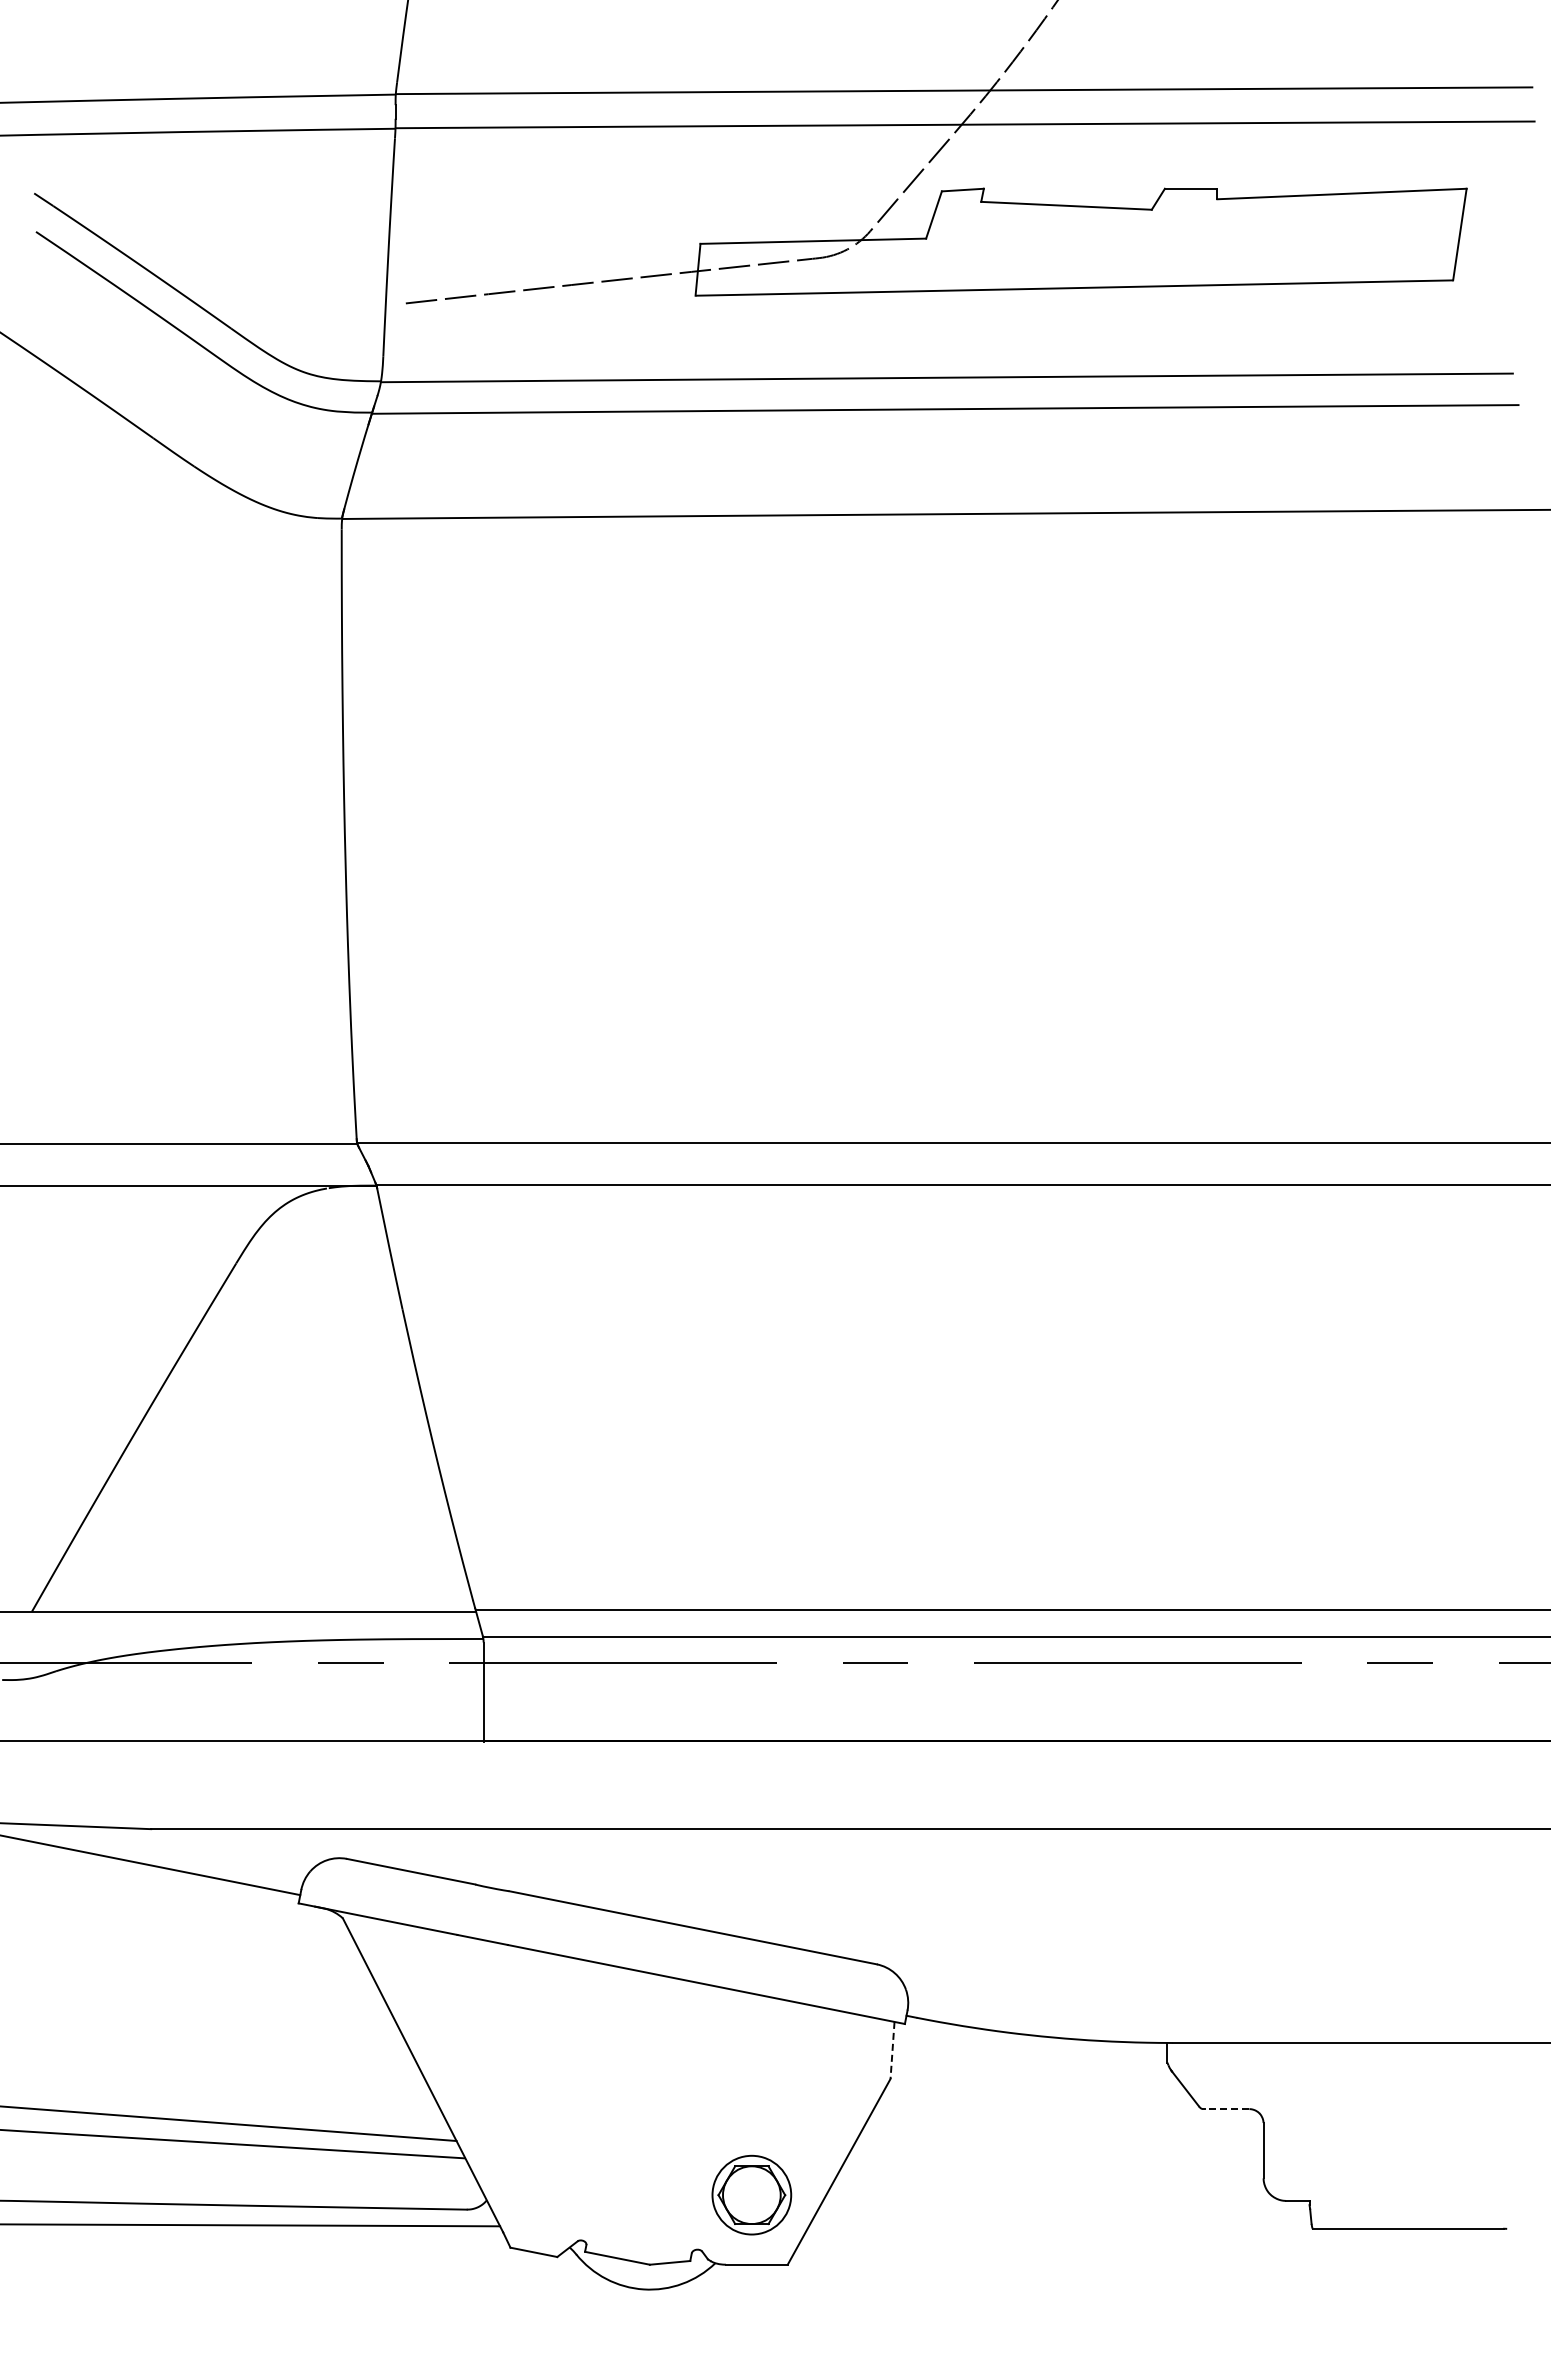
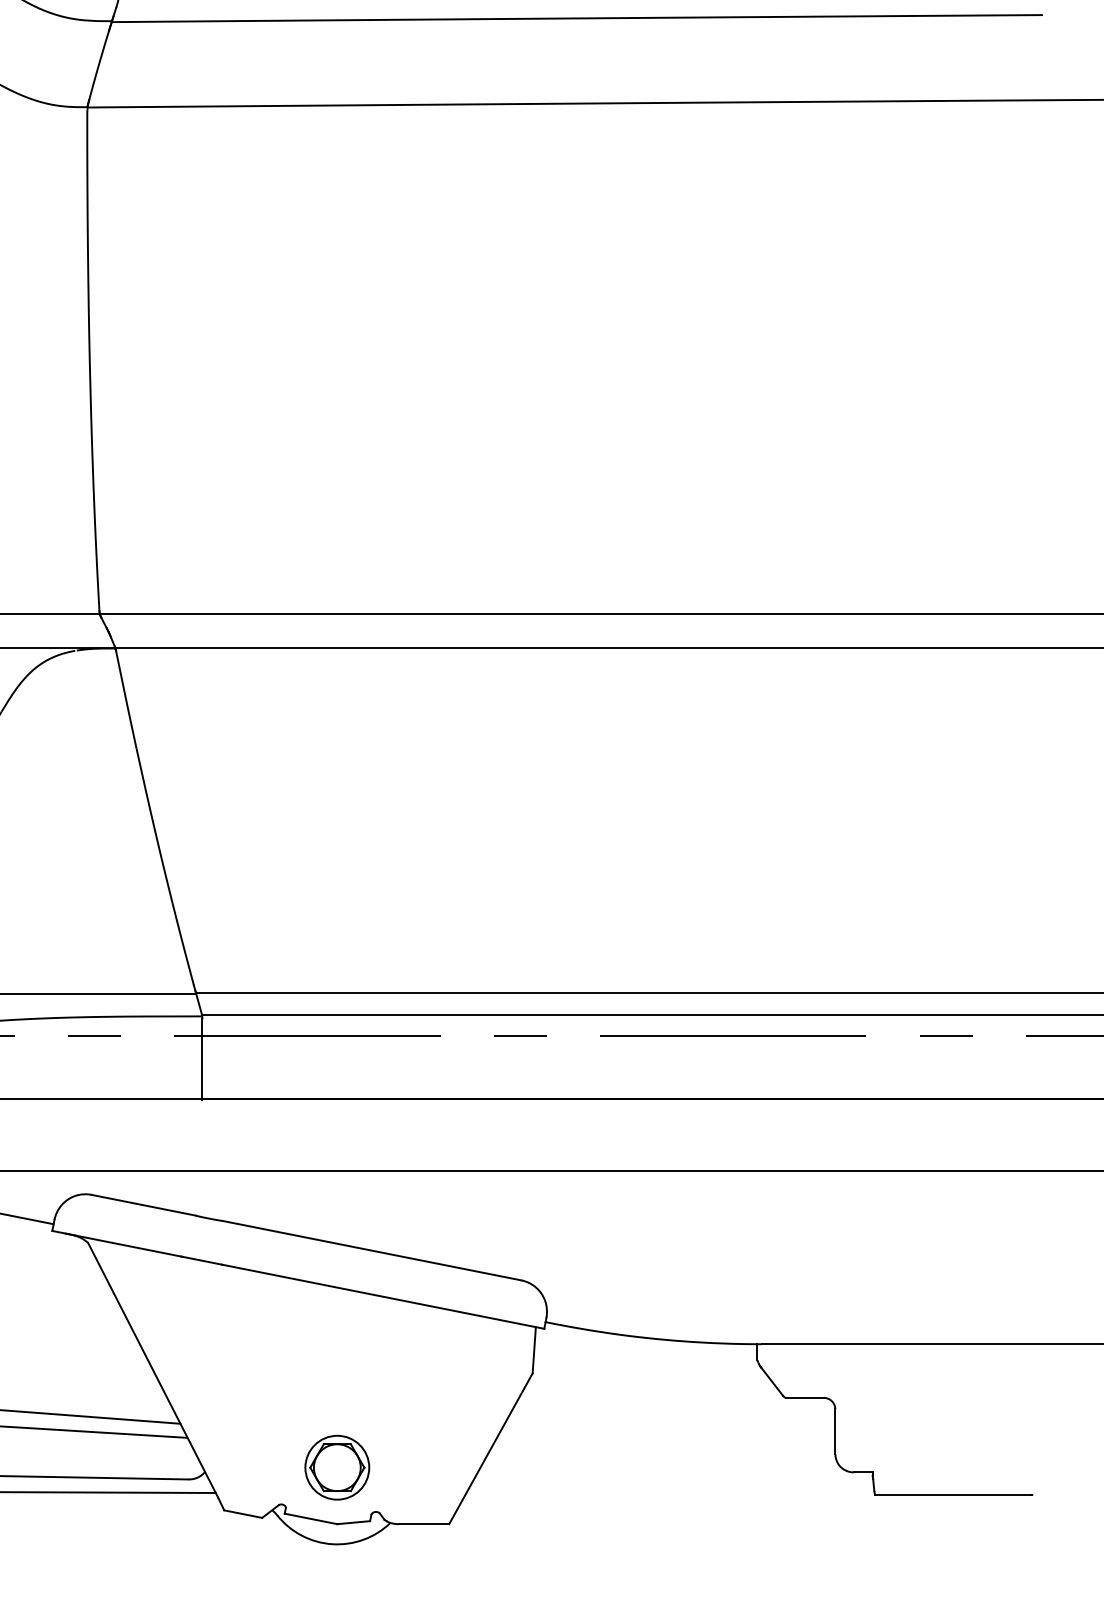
line: (892, 2050) -> (534, 1350), dashed -> solid
line: (1226, 2109) -> (805, 1398), dashed -> solid
part: (751, 2194) -> (337, 1467), moved

